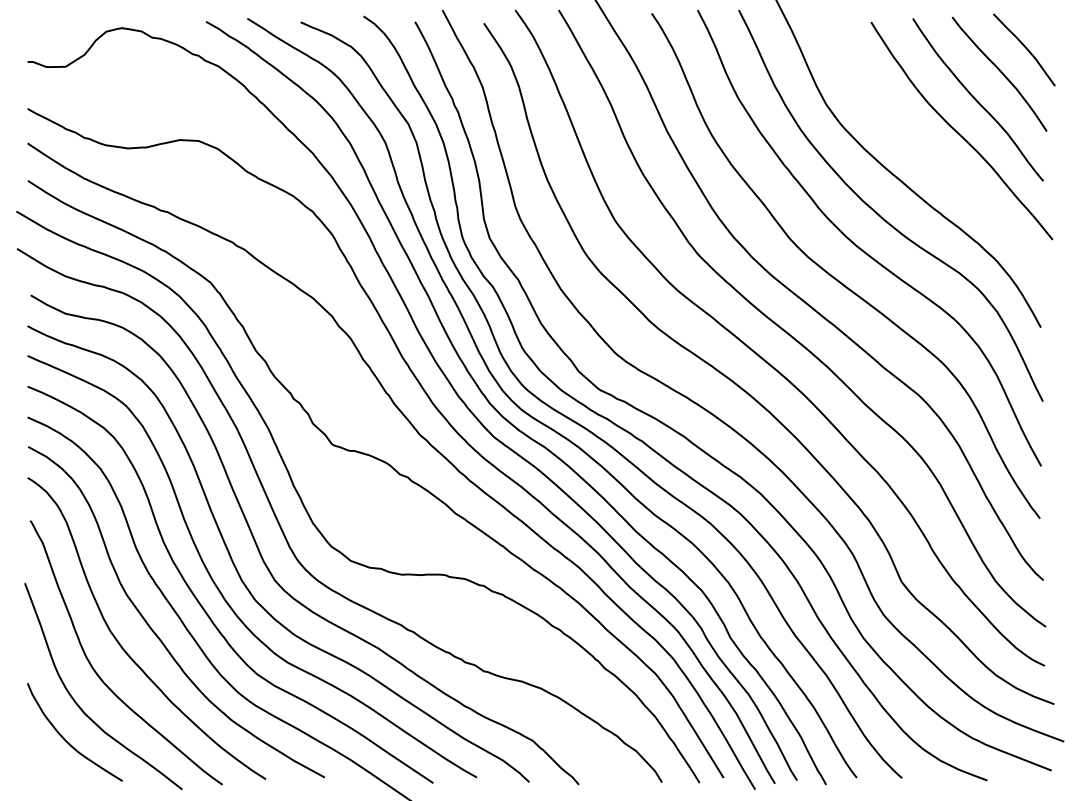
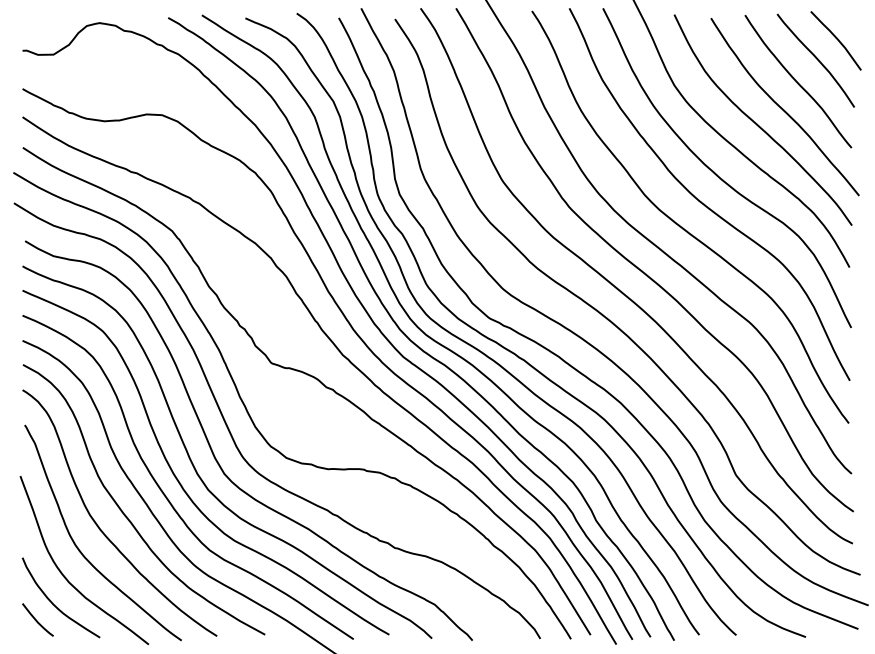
curve: (928, 151) -> (757, 123), added
curve: (44, 758) -> (36, 619), added

